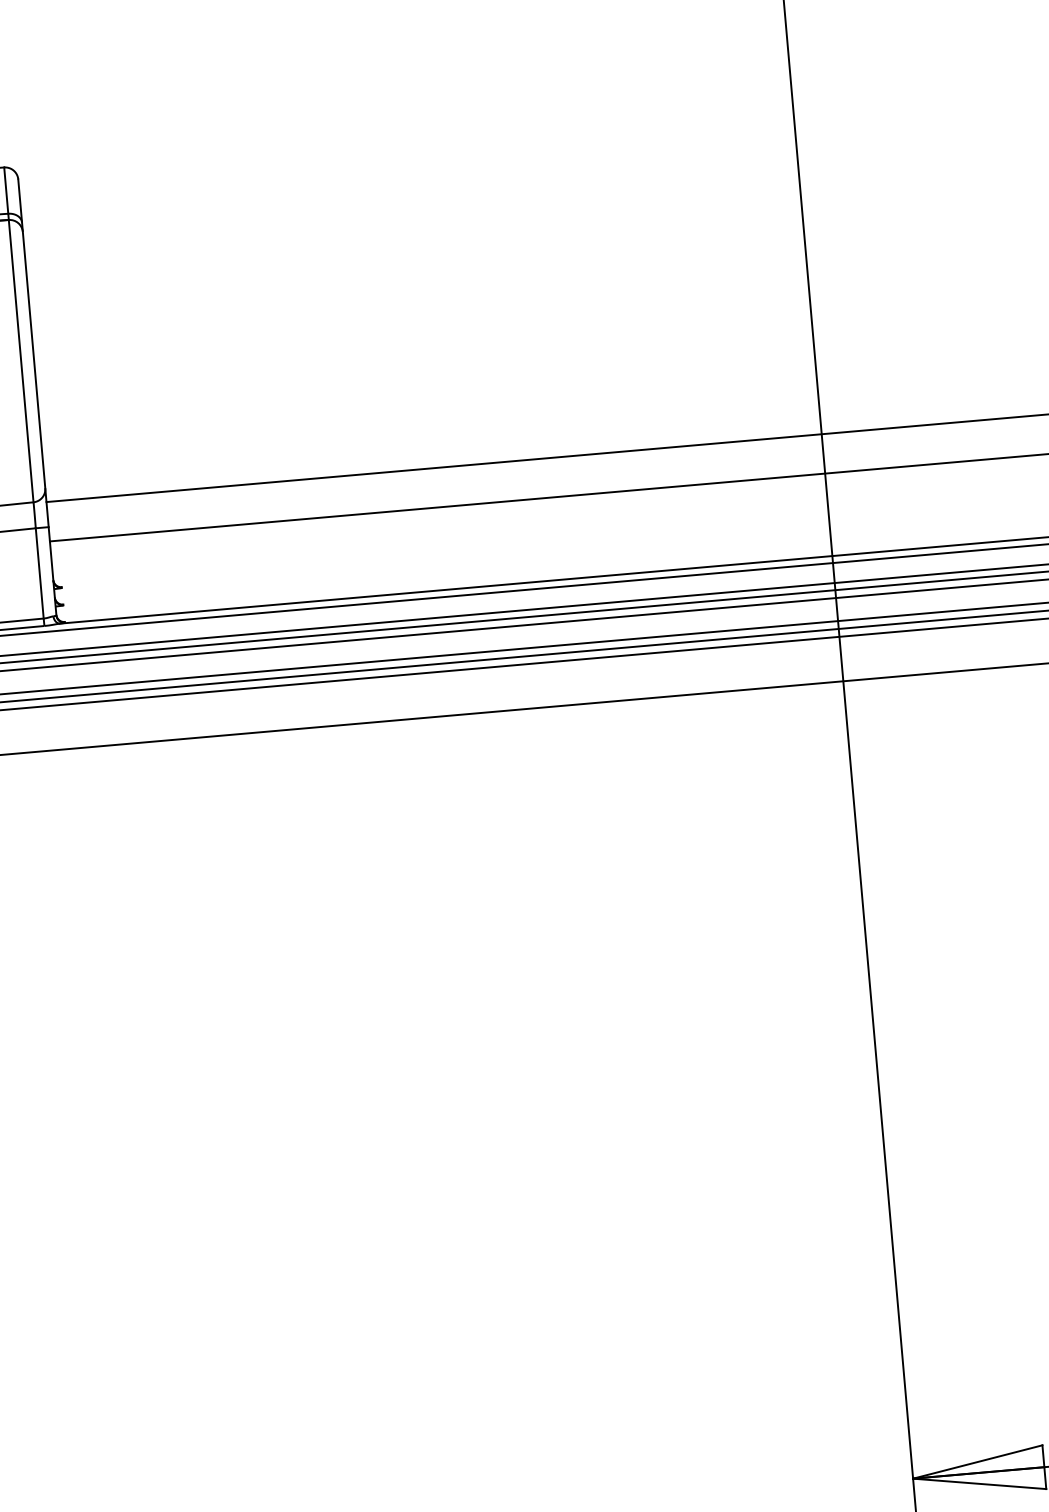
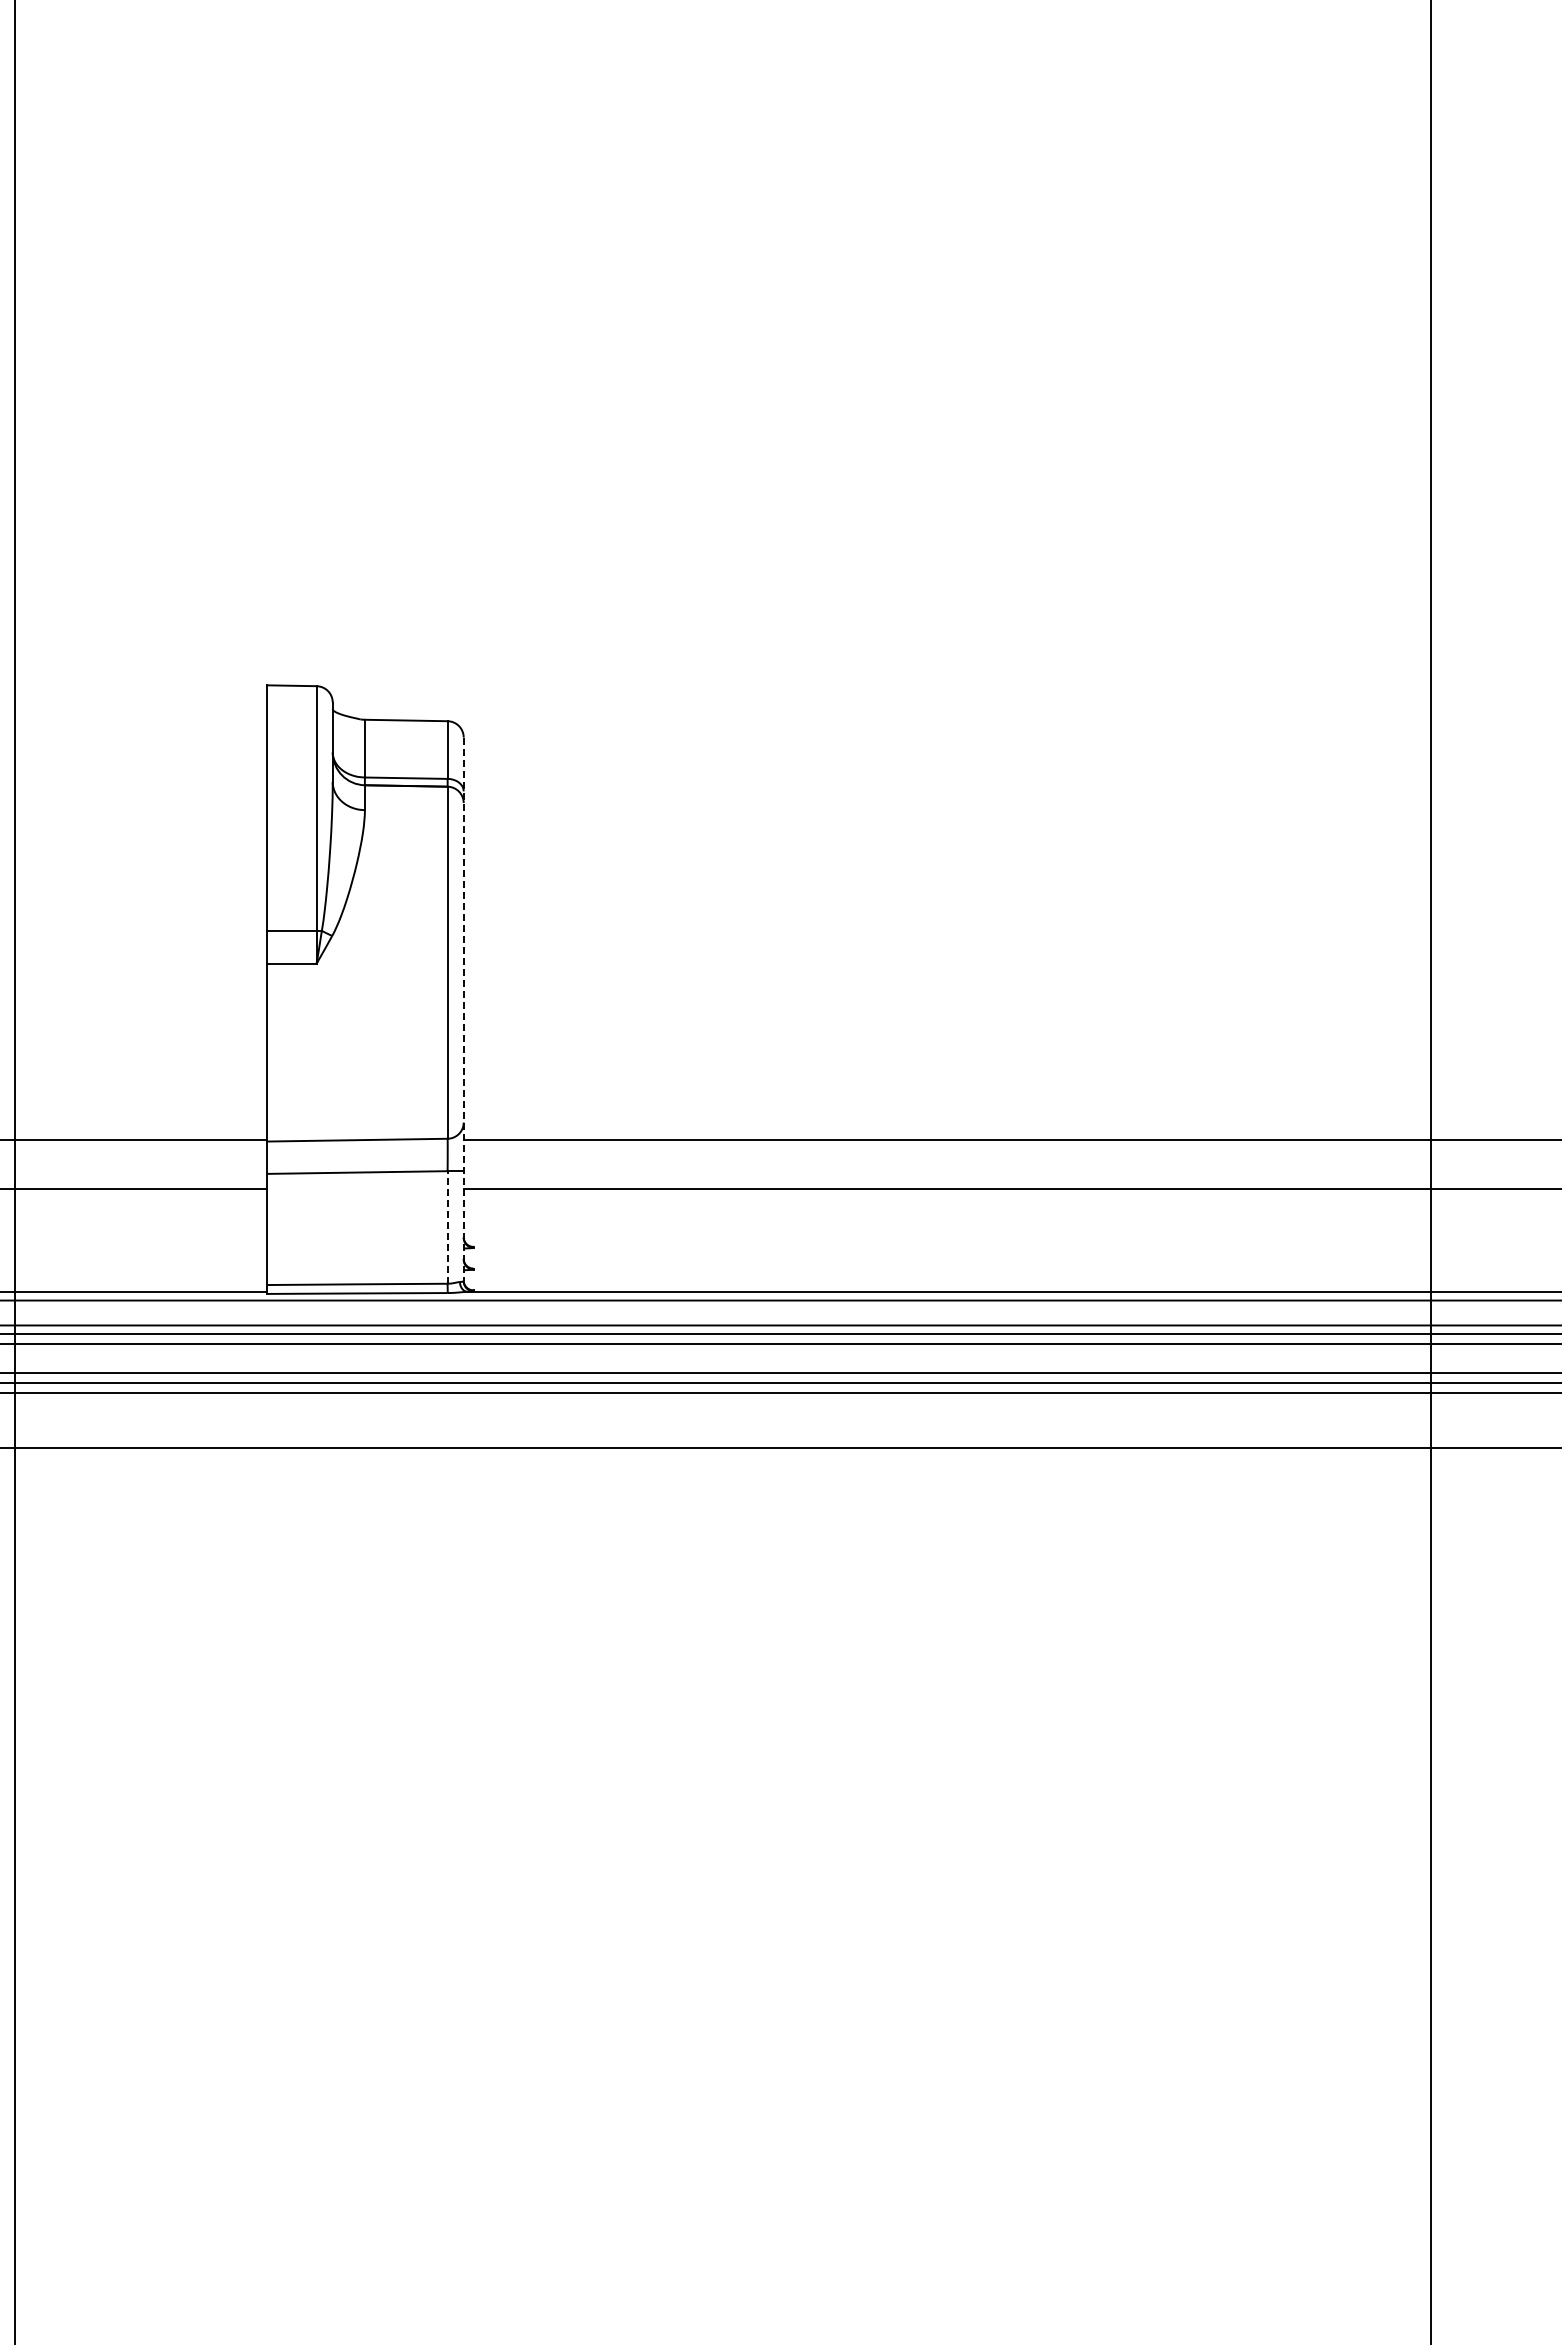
line: (37, 397) -> (463, 1009), solid -> dashed
line: (39, 572) -> (447, 1226), solid -> dashed

